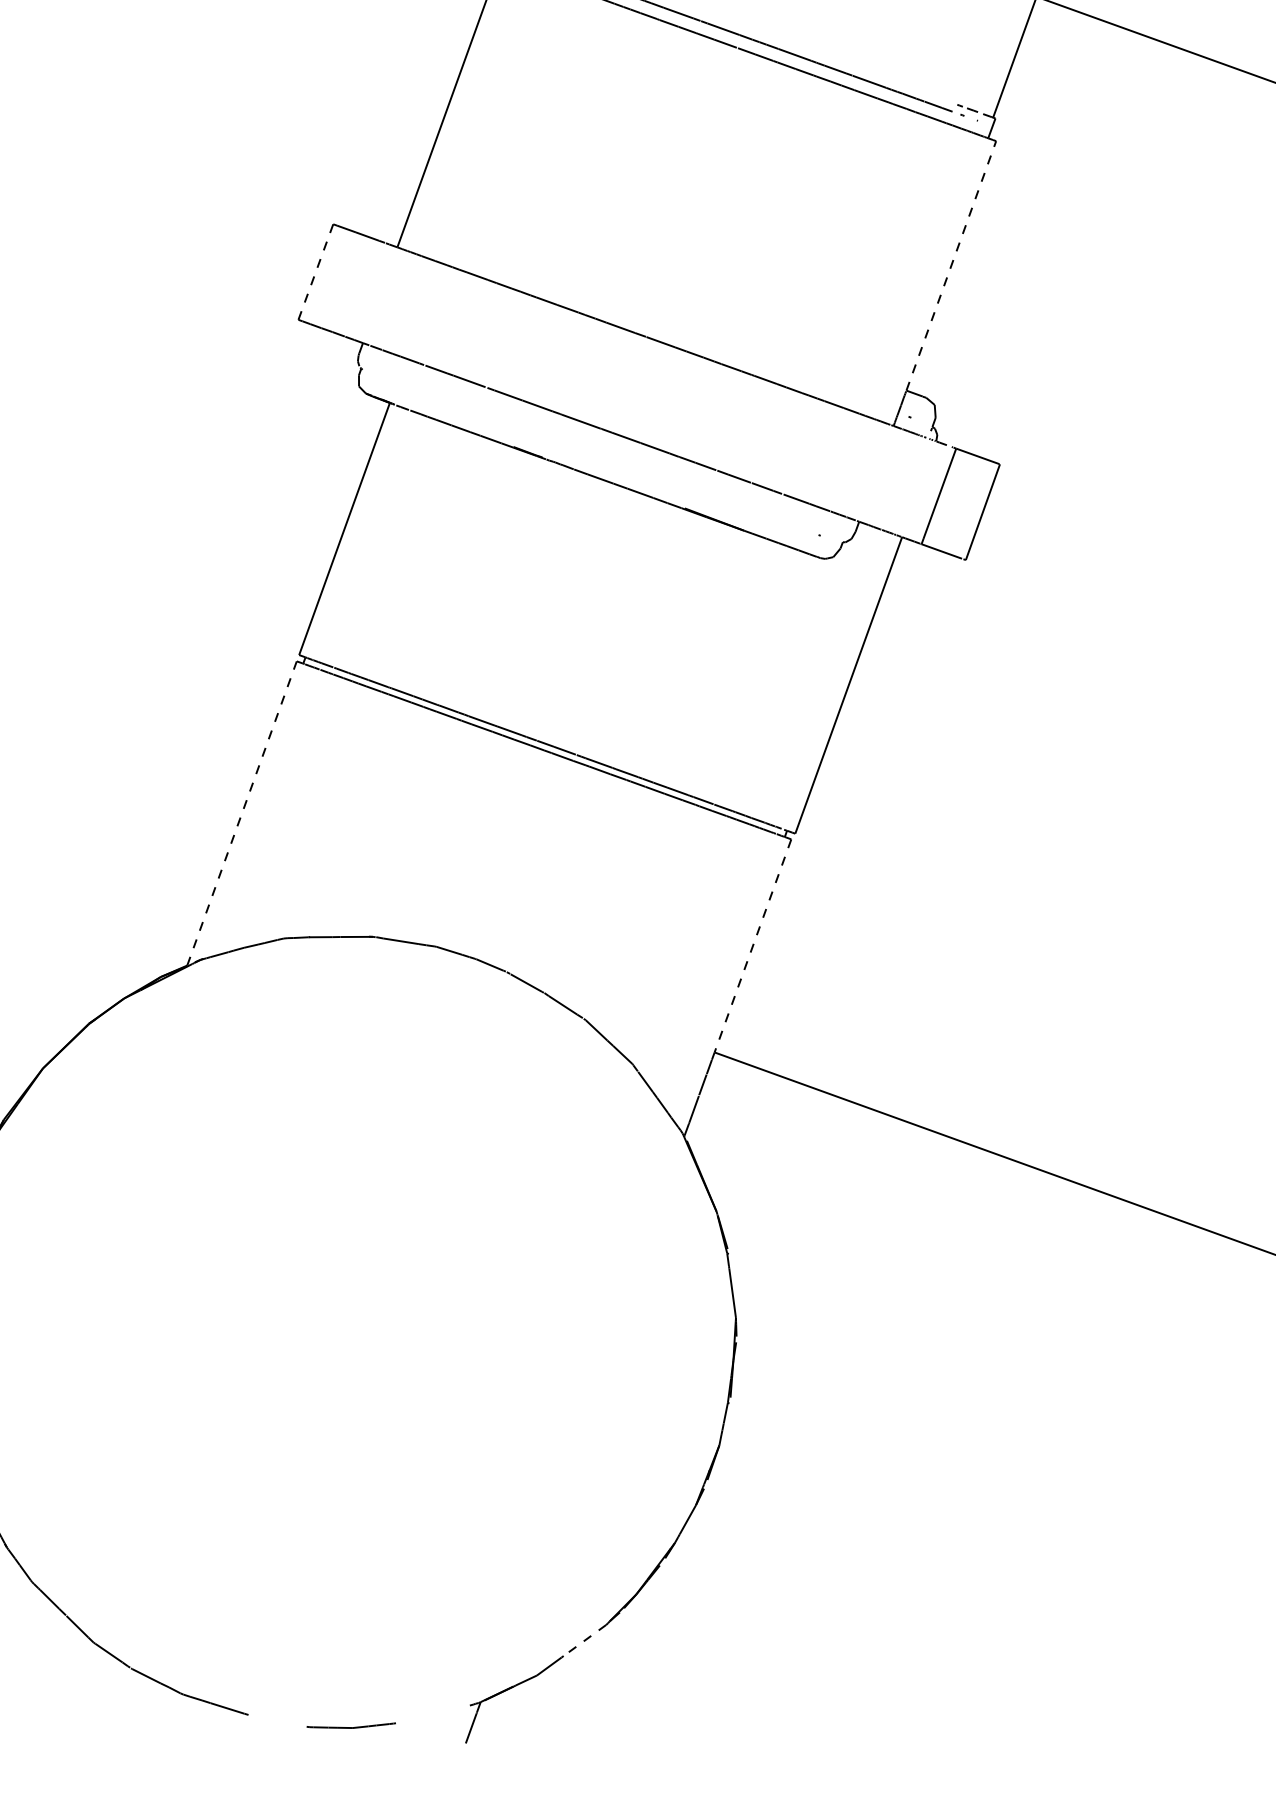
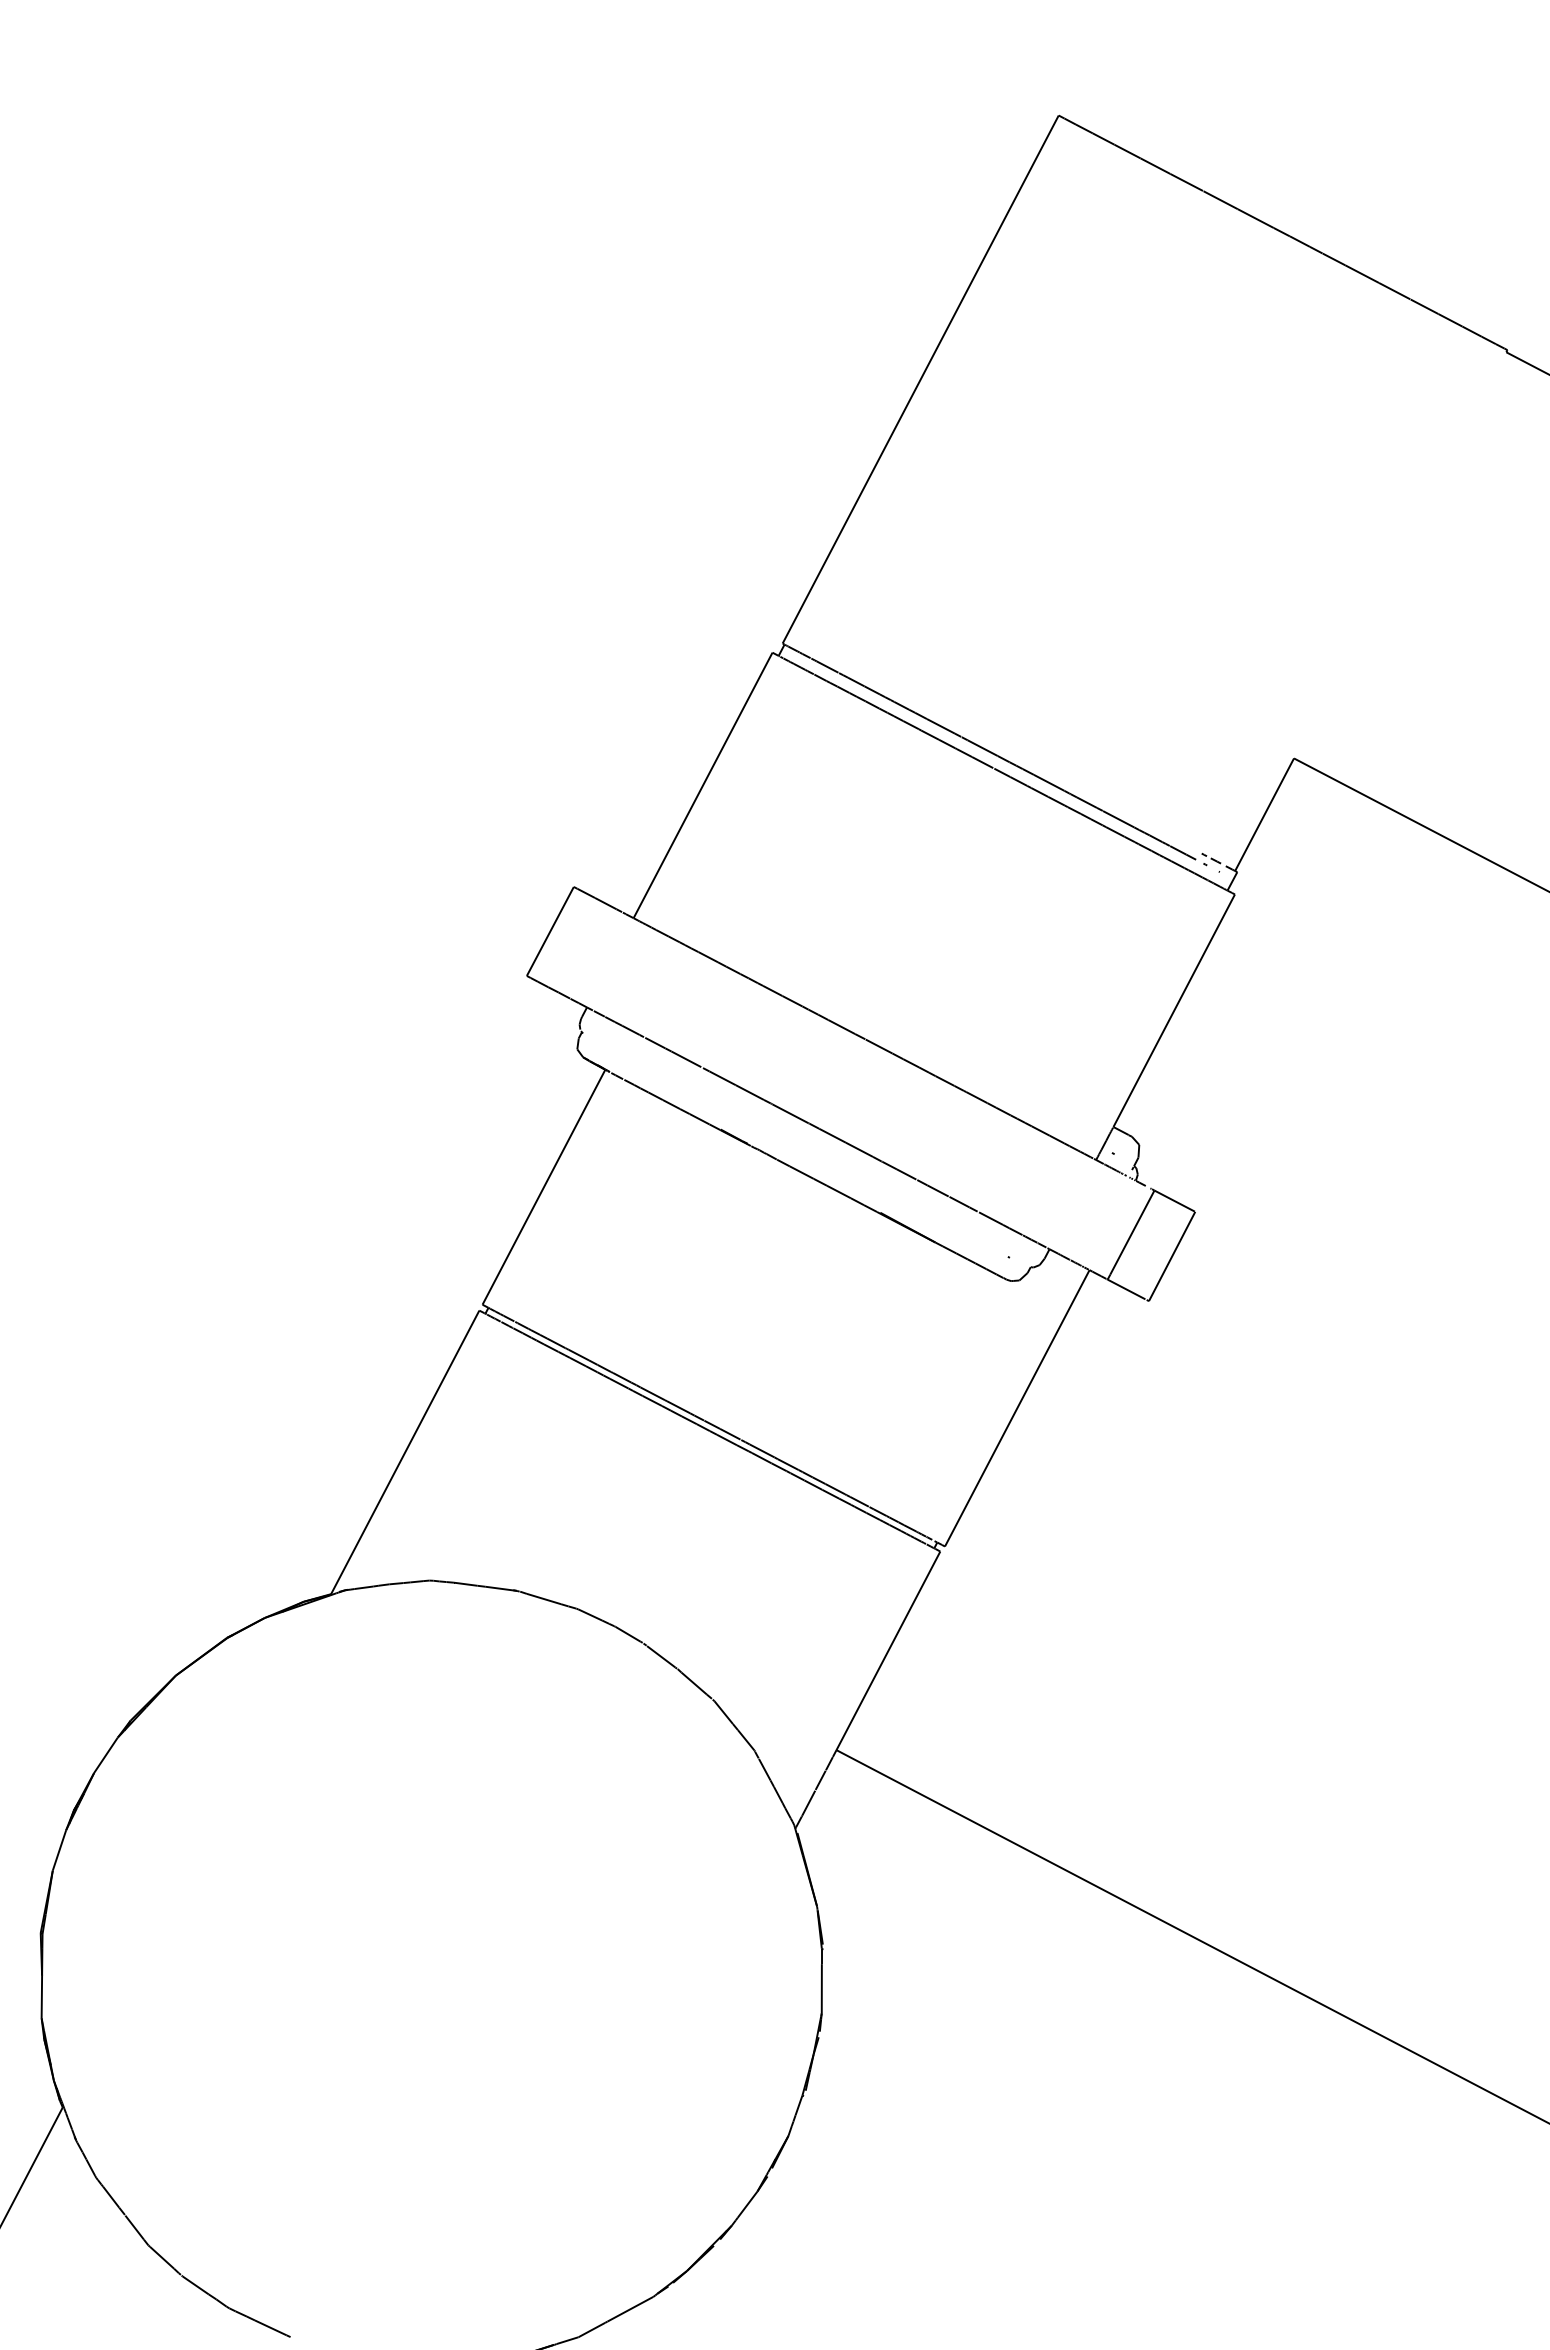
line: (951, 265) -> (1174, 1010), dashed -> solid
line: (316, 272) -> (550, 931), dashed -> solid
line: (242, 813) -> (405, 1452), dashed -> solid
line: (753, 946) -> (888, 1651), dashed -> solid
line: (584, 1640) -> (629, 2309), dashed -> solid

